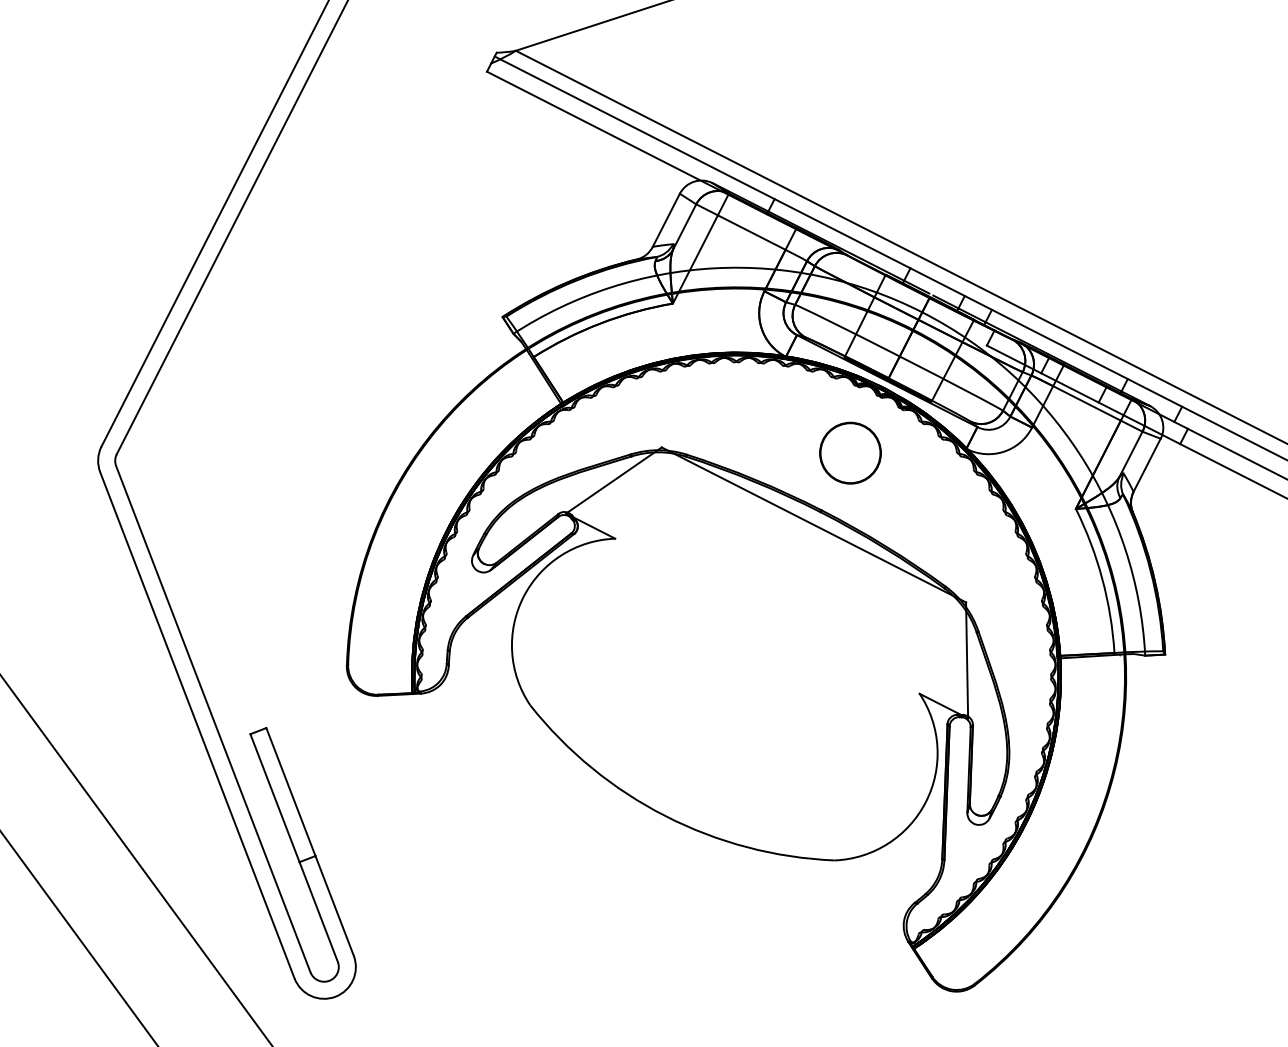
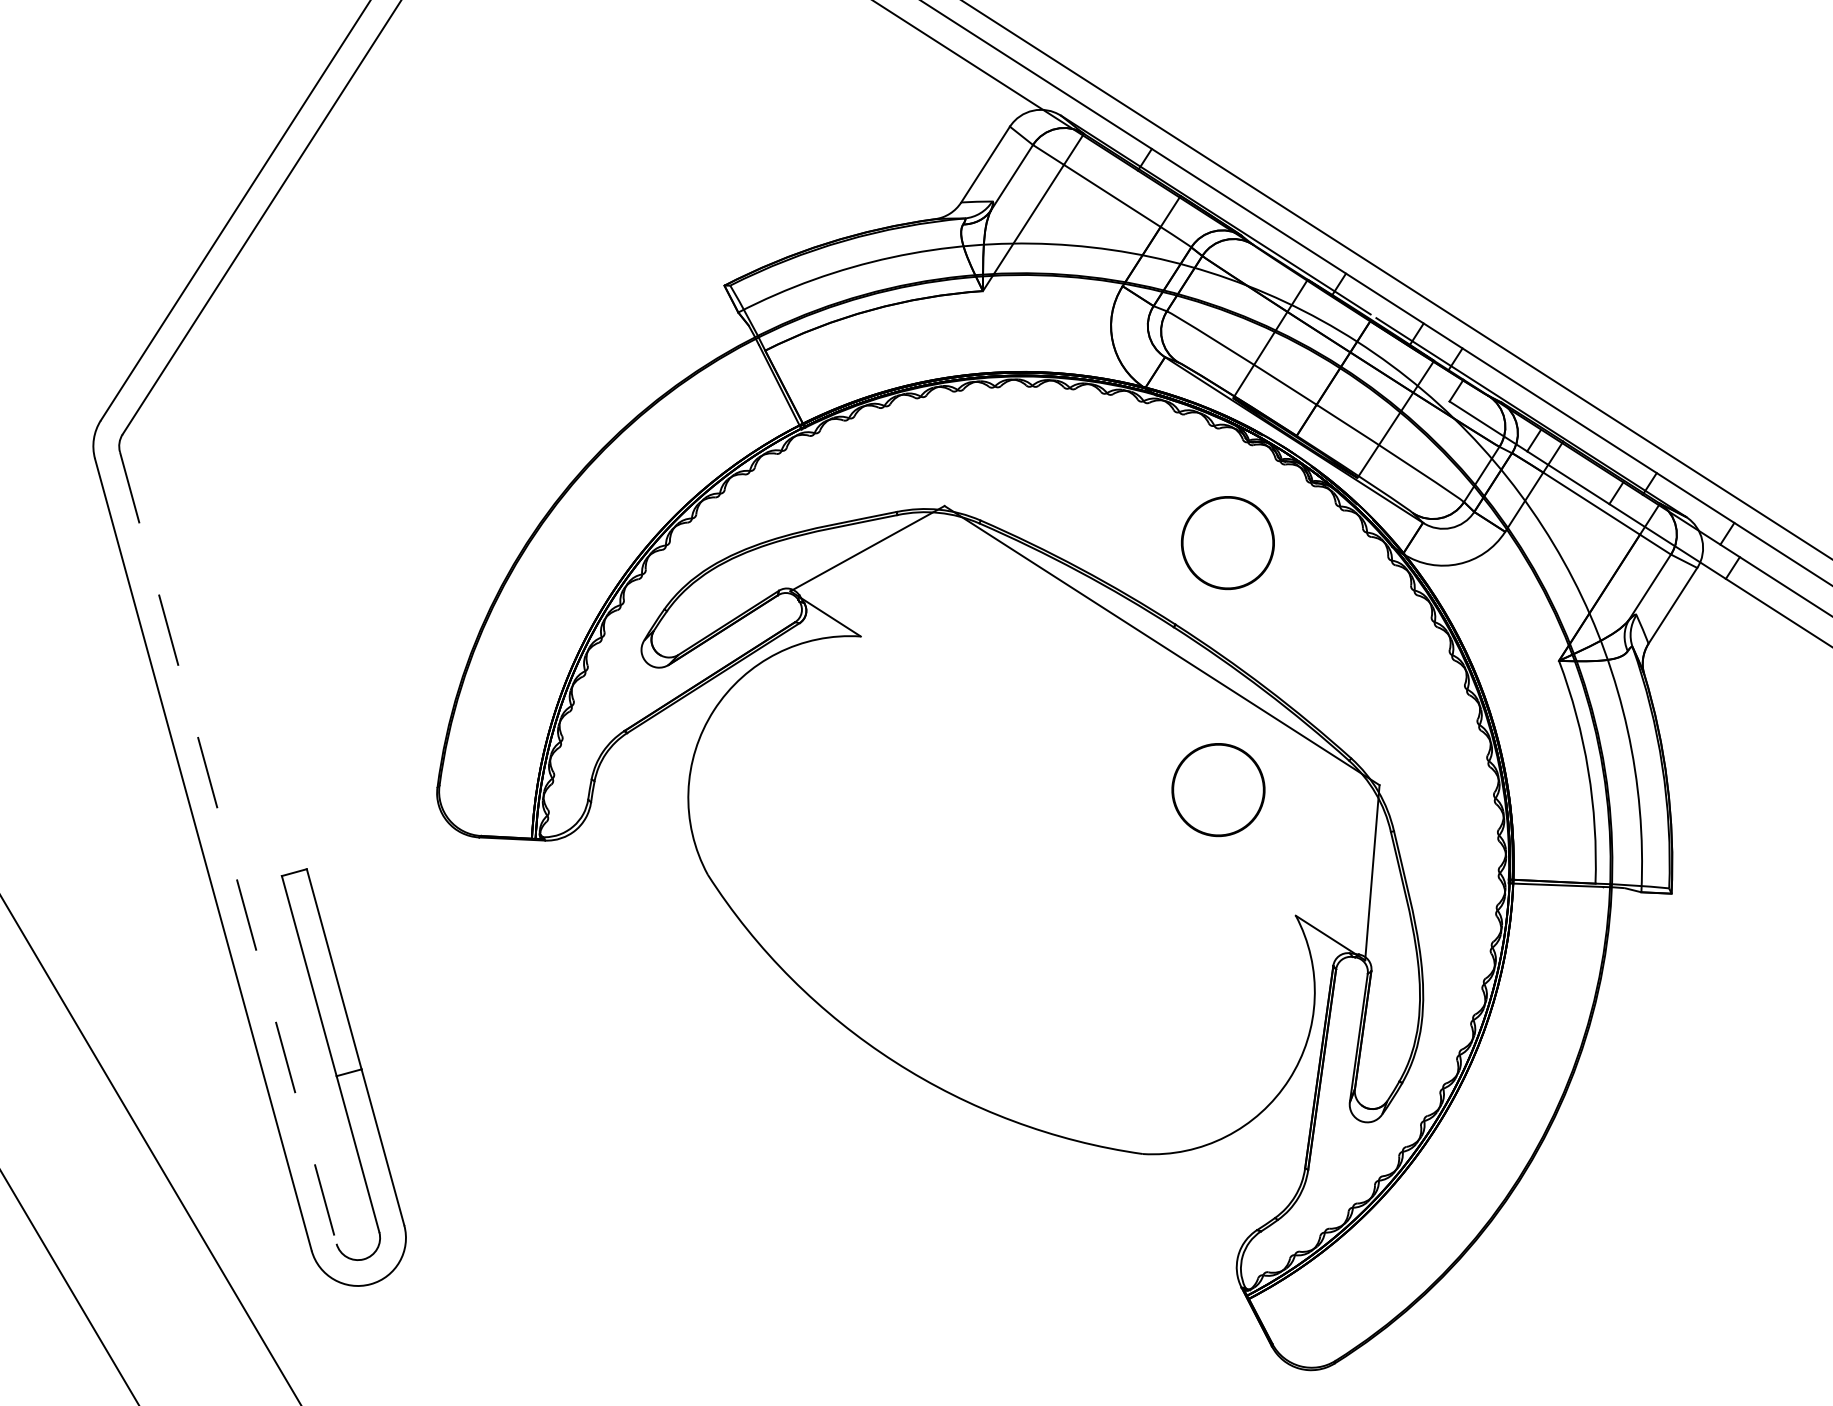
part: (860, 615) -> (1218, 788), added
line: (213, 719) -> (228, 848), solid -> dashed

